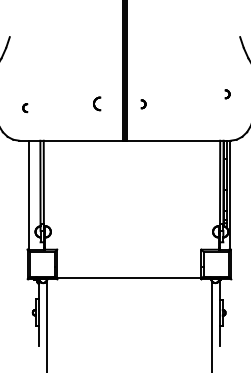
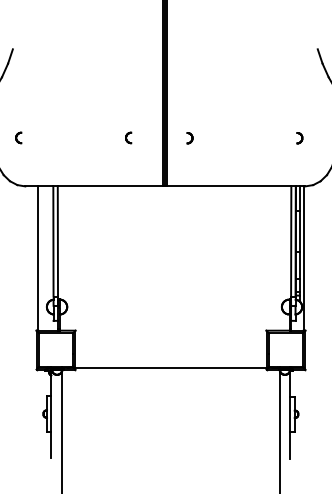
part: (227, 94) -> (299, 138), moved
part: (97, 104) -> (128, 138), size x0.62
part: (25, 108) -> (19, 138), moved

